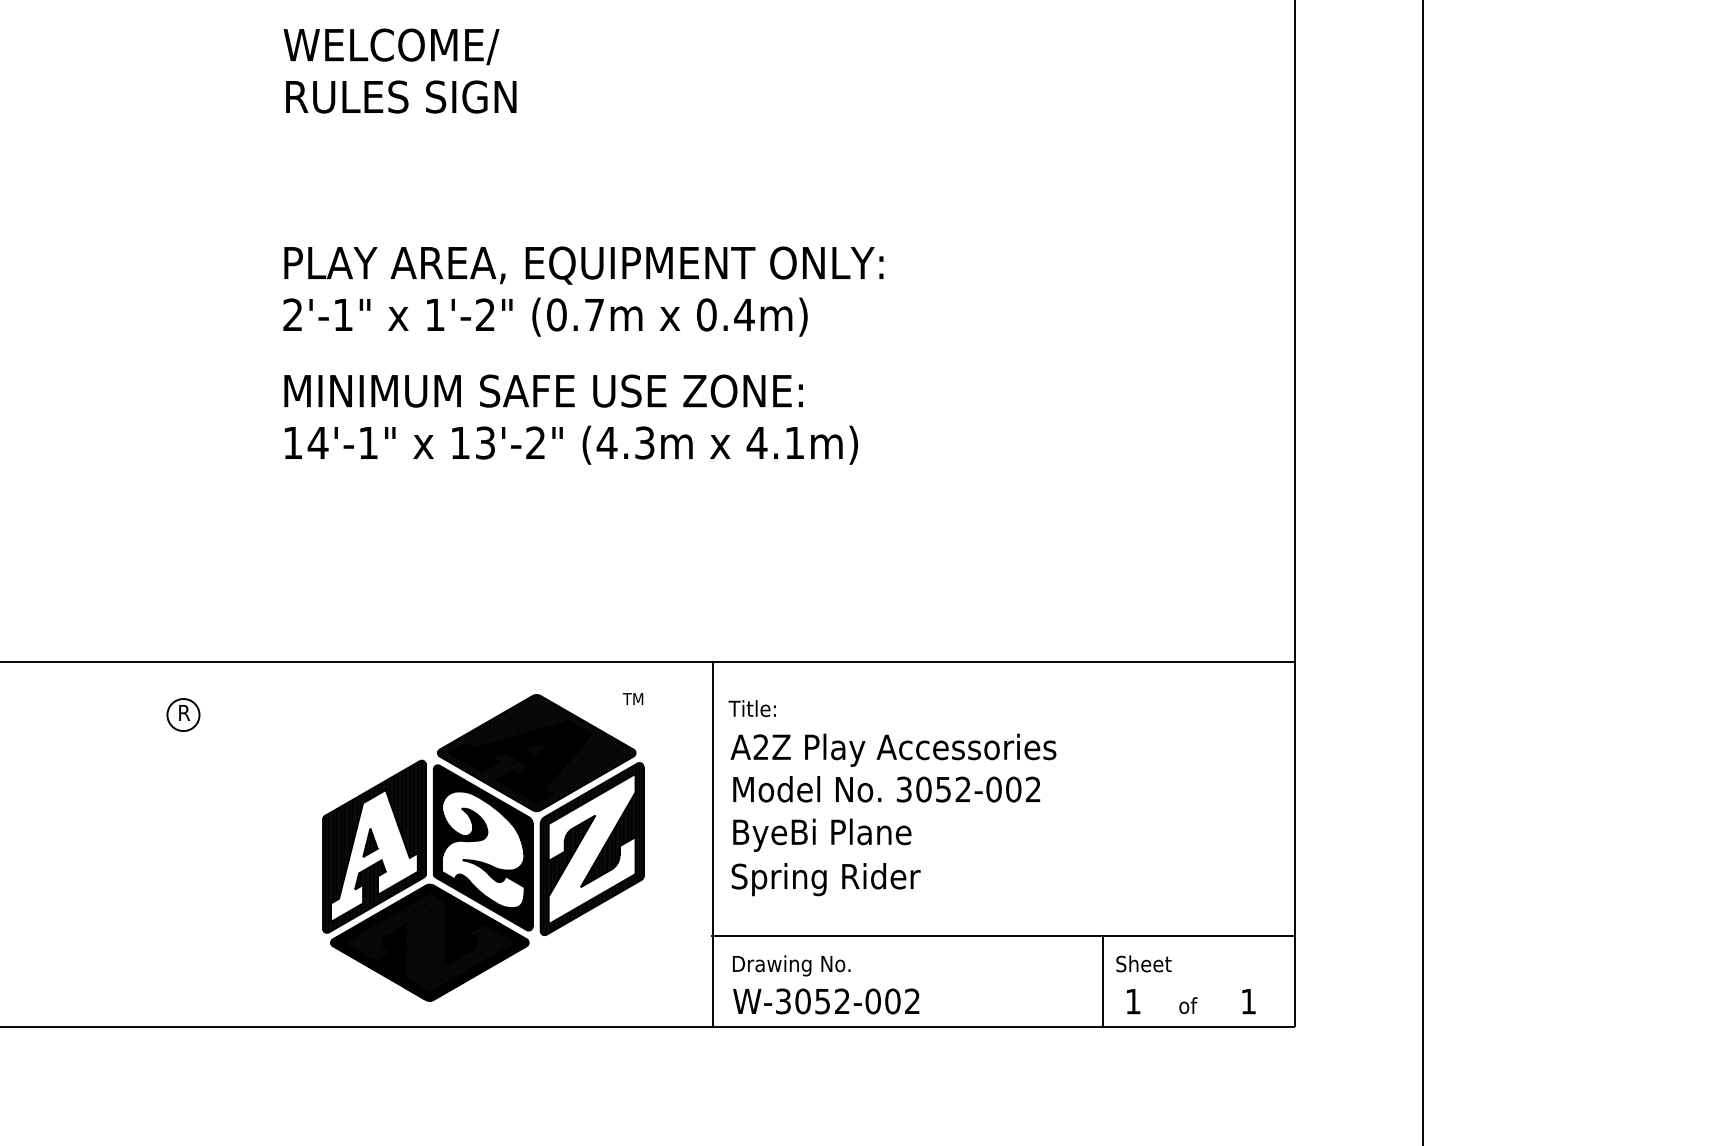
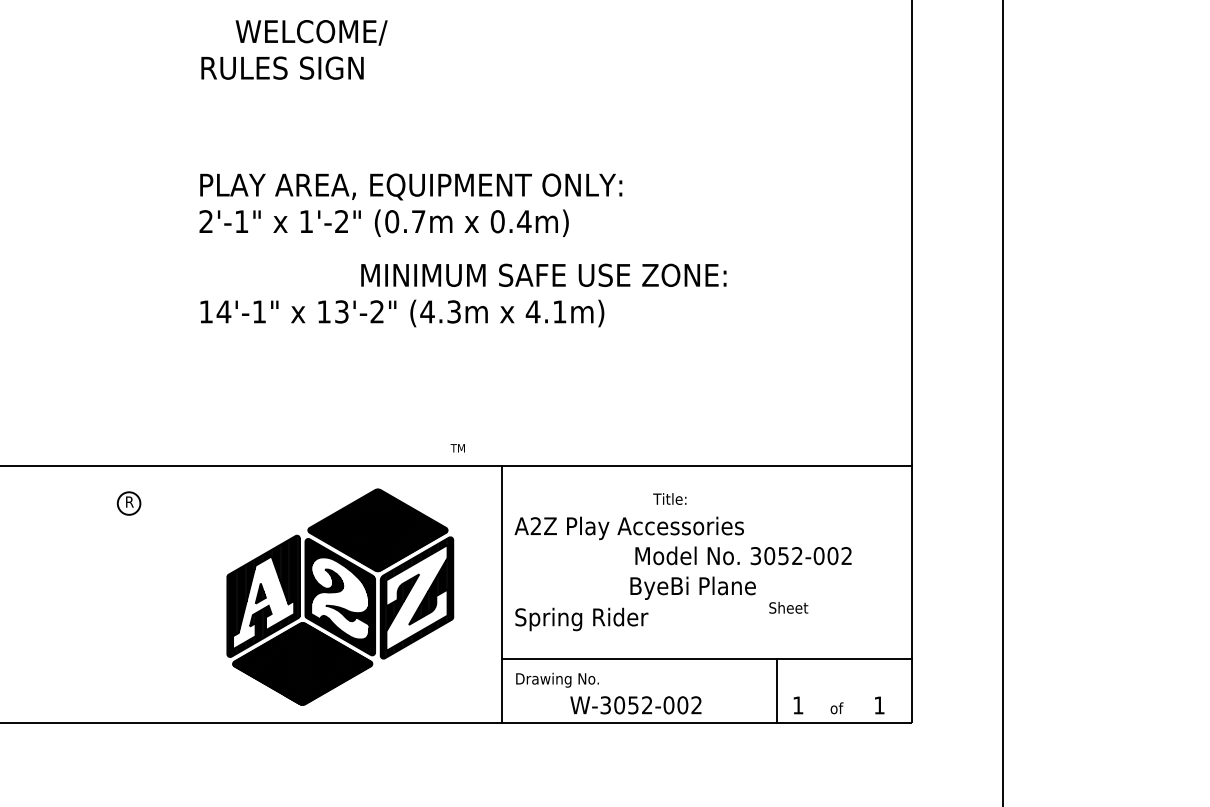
text: (391, 46) -> (311, 32), moved
text: (543, 389) -> (543, 274), moved
text: (632, 699) -> (457, 448), moved
text: (751, 707) -> (669, 498), moved
text: (886, 788) -> (743, 555), moved
text: (821, 834) -> (692, 587), moved
text: (1143, 963) -> (788, 607), moved
text: (825, 1001) -> (635, 705), moved

